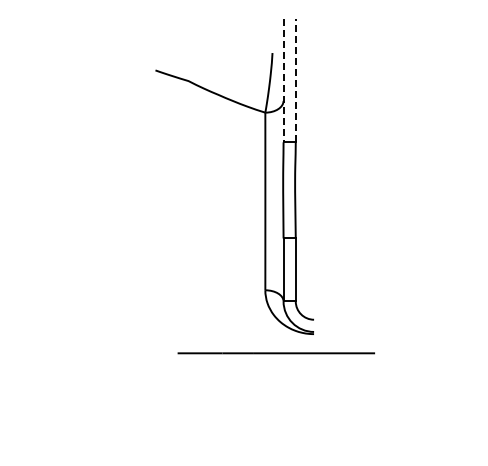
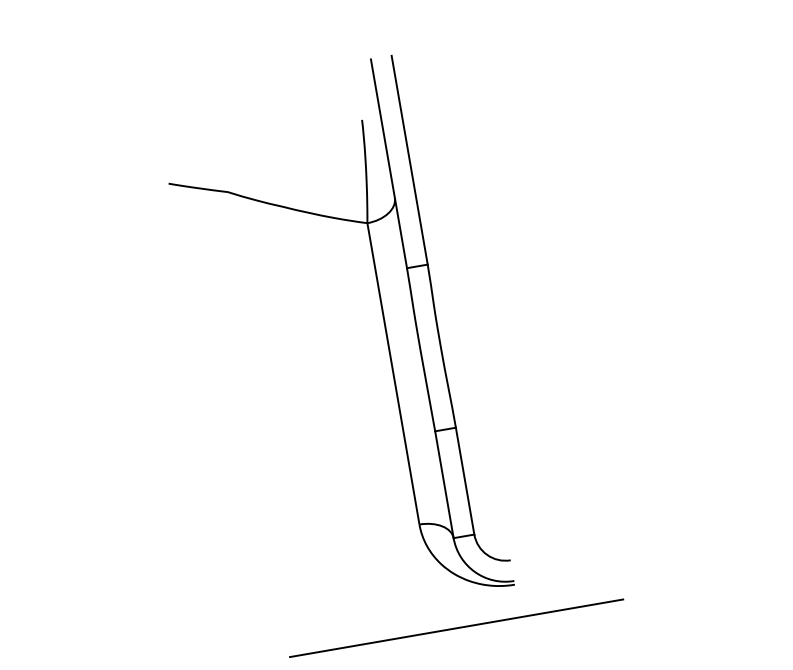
line: (283, 80) -> (388, 163), dashed -> solid
line: (295, 80) -> (409, 159), dashed -> solid

